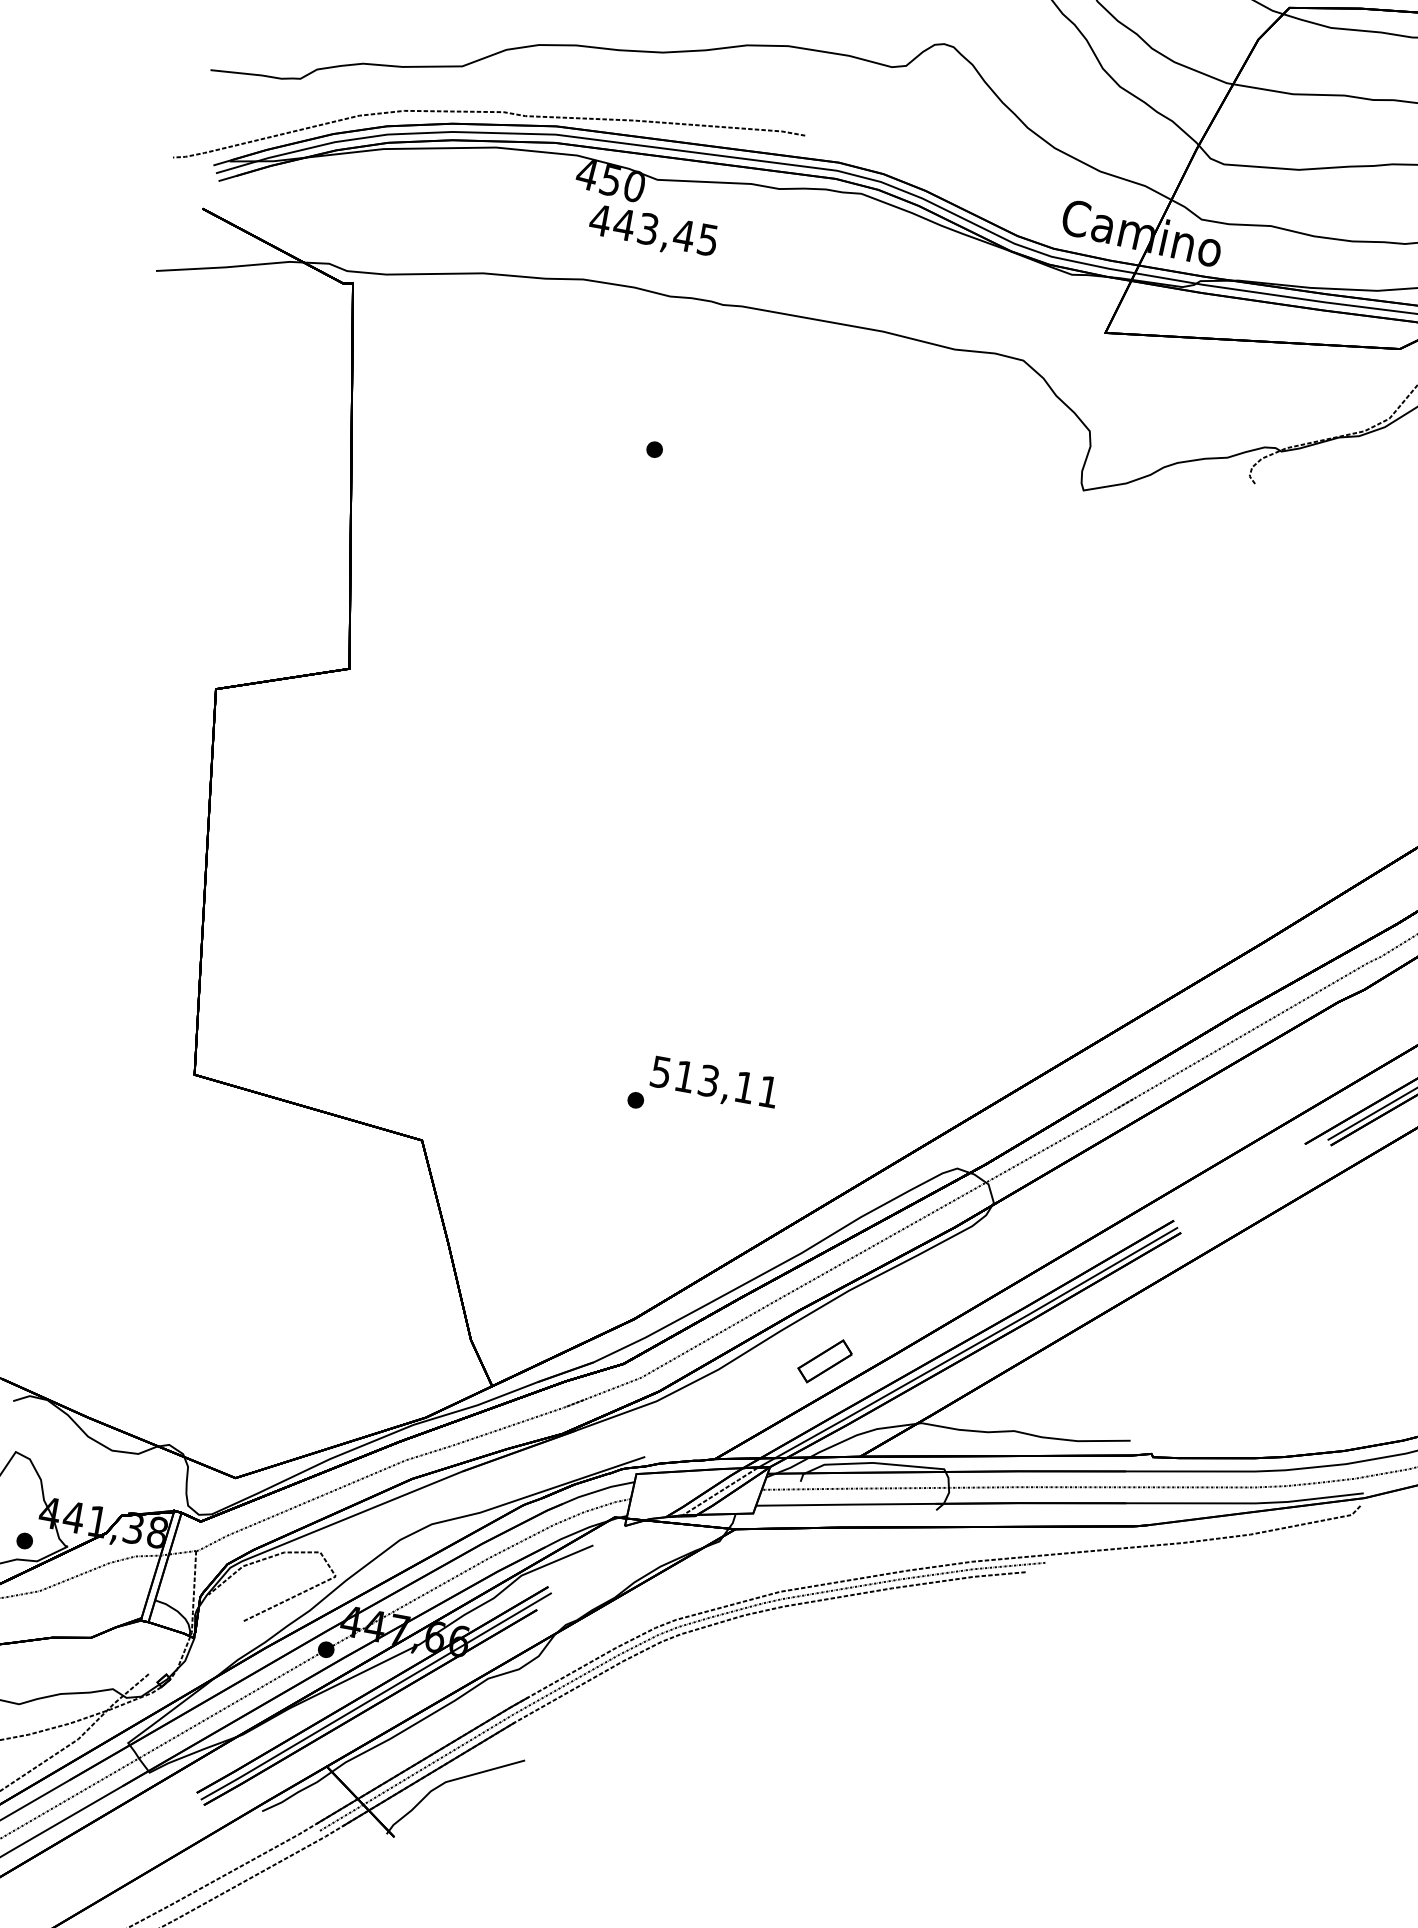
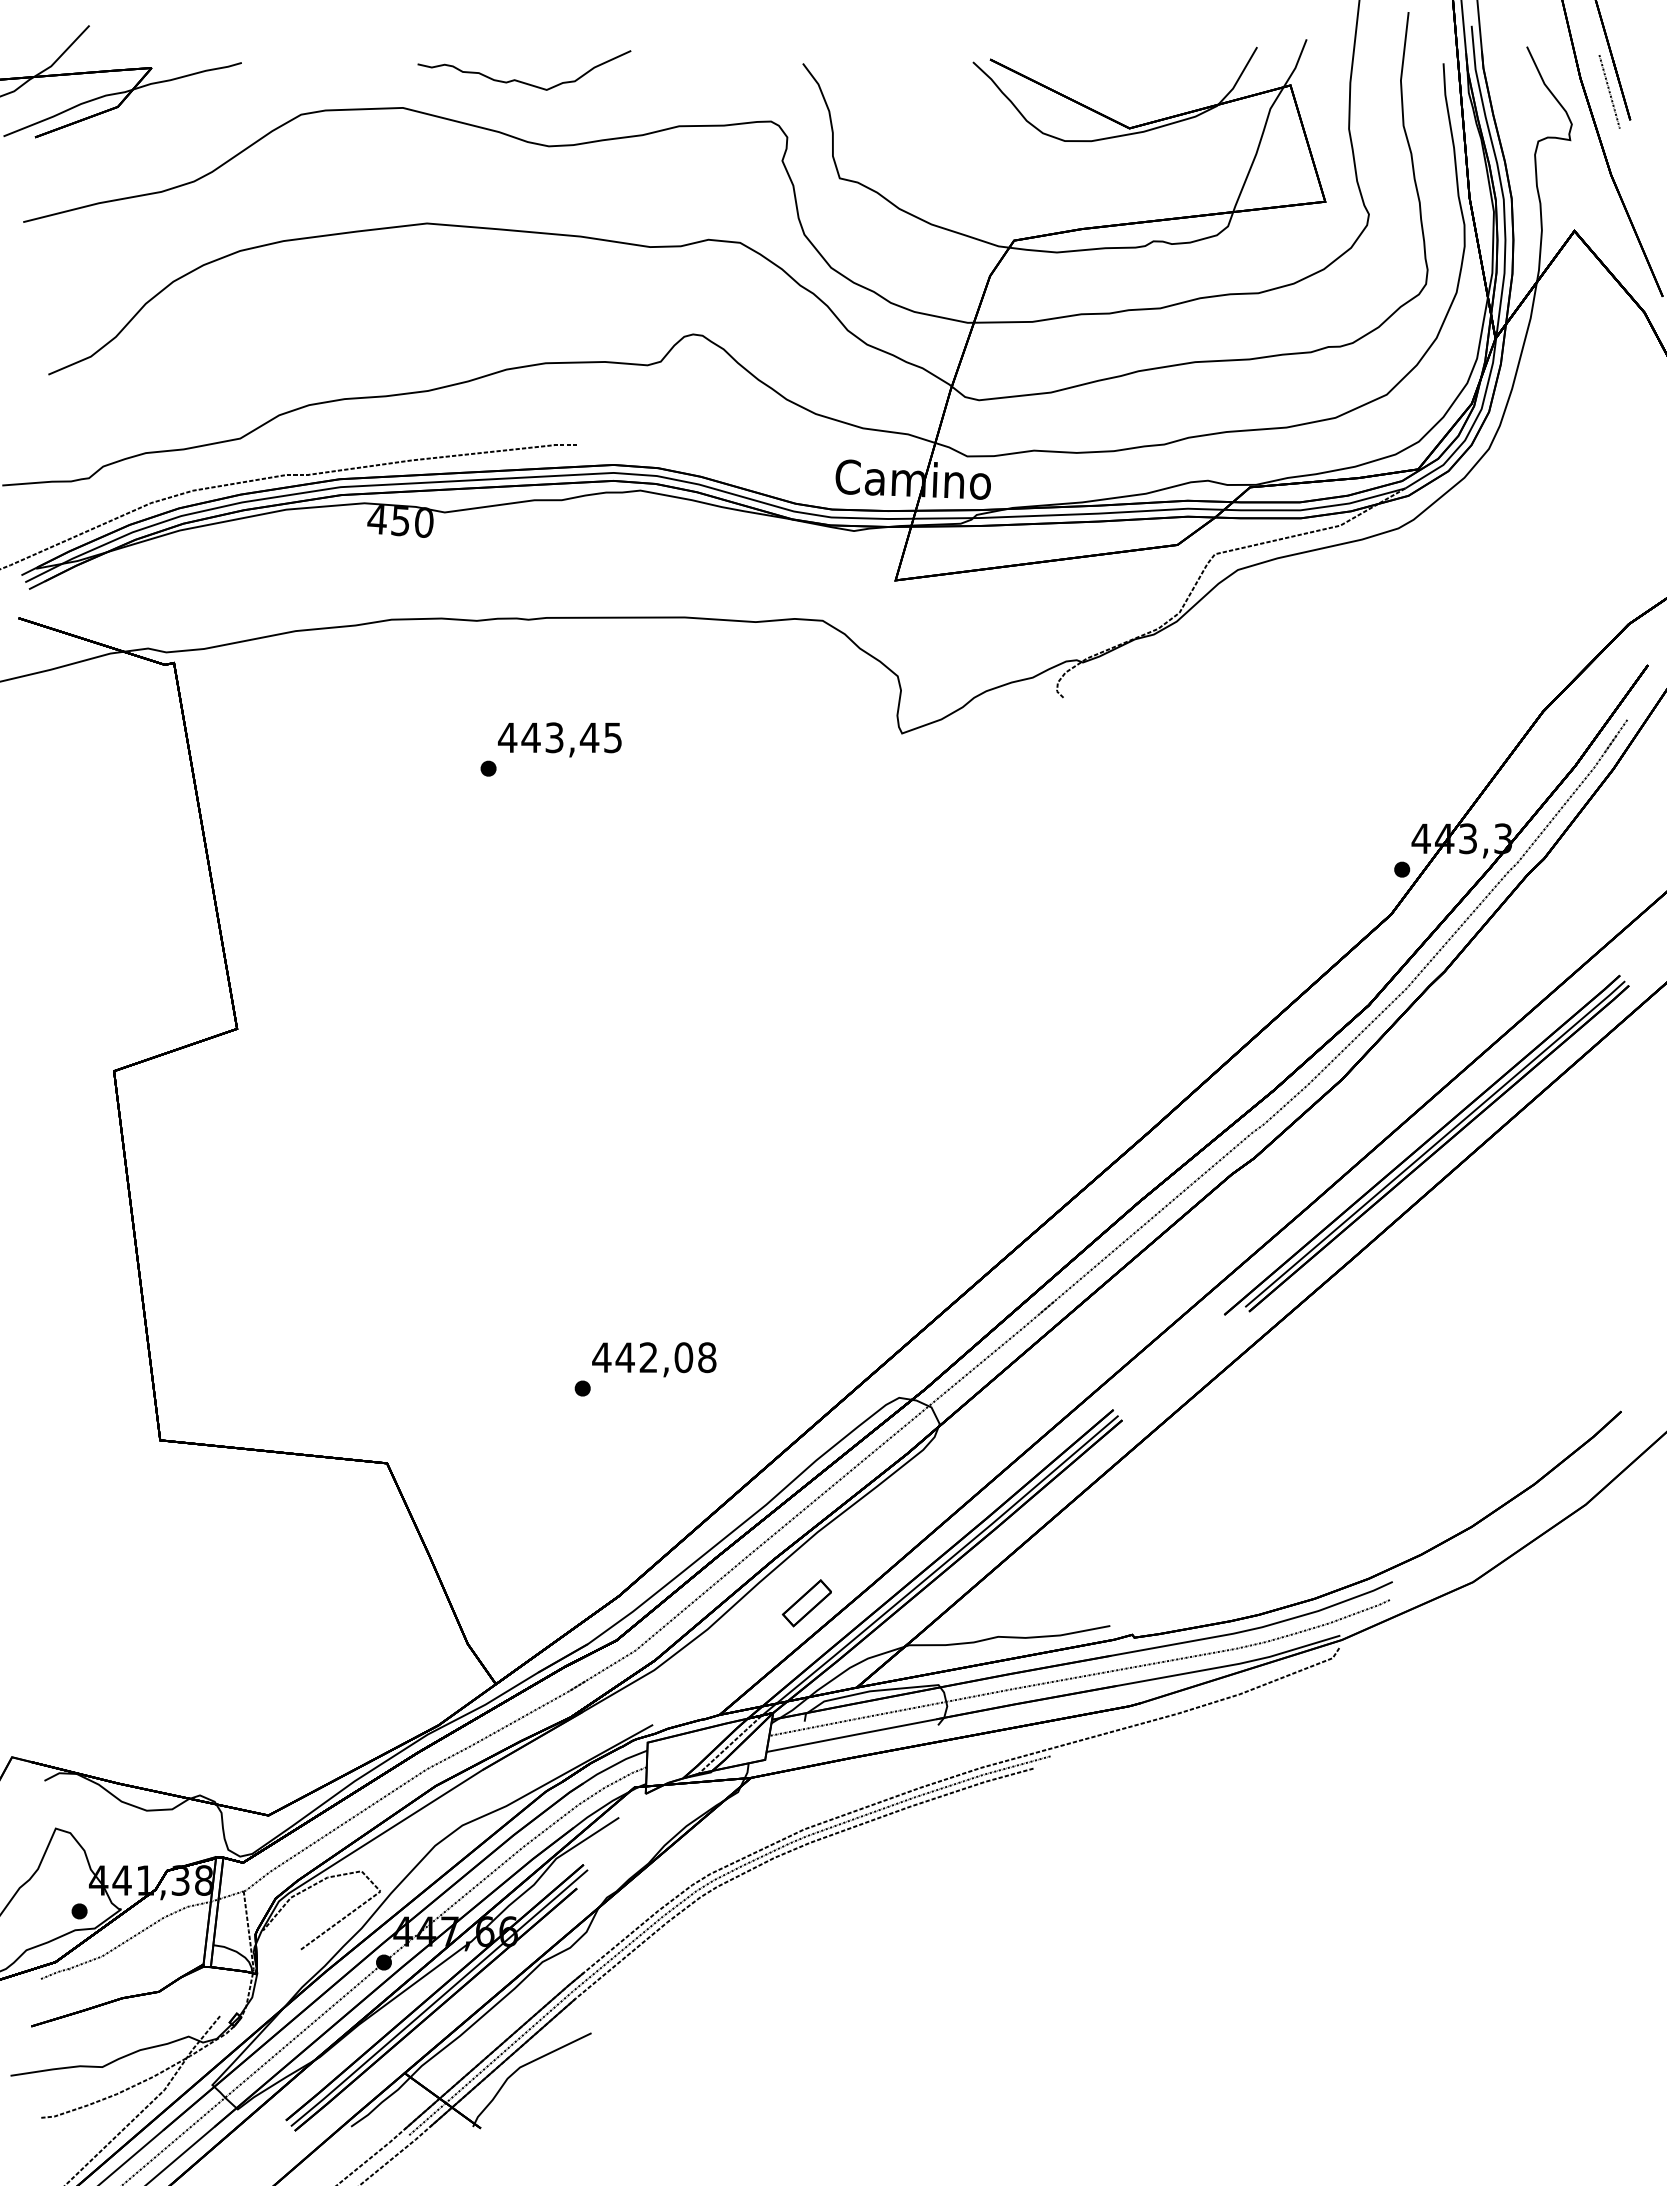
text: (653, 231) -> (559, 739), moved
text: (714, 1081) -> (654, 1357), 513,11 -> 442,08

